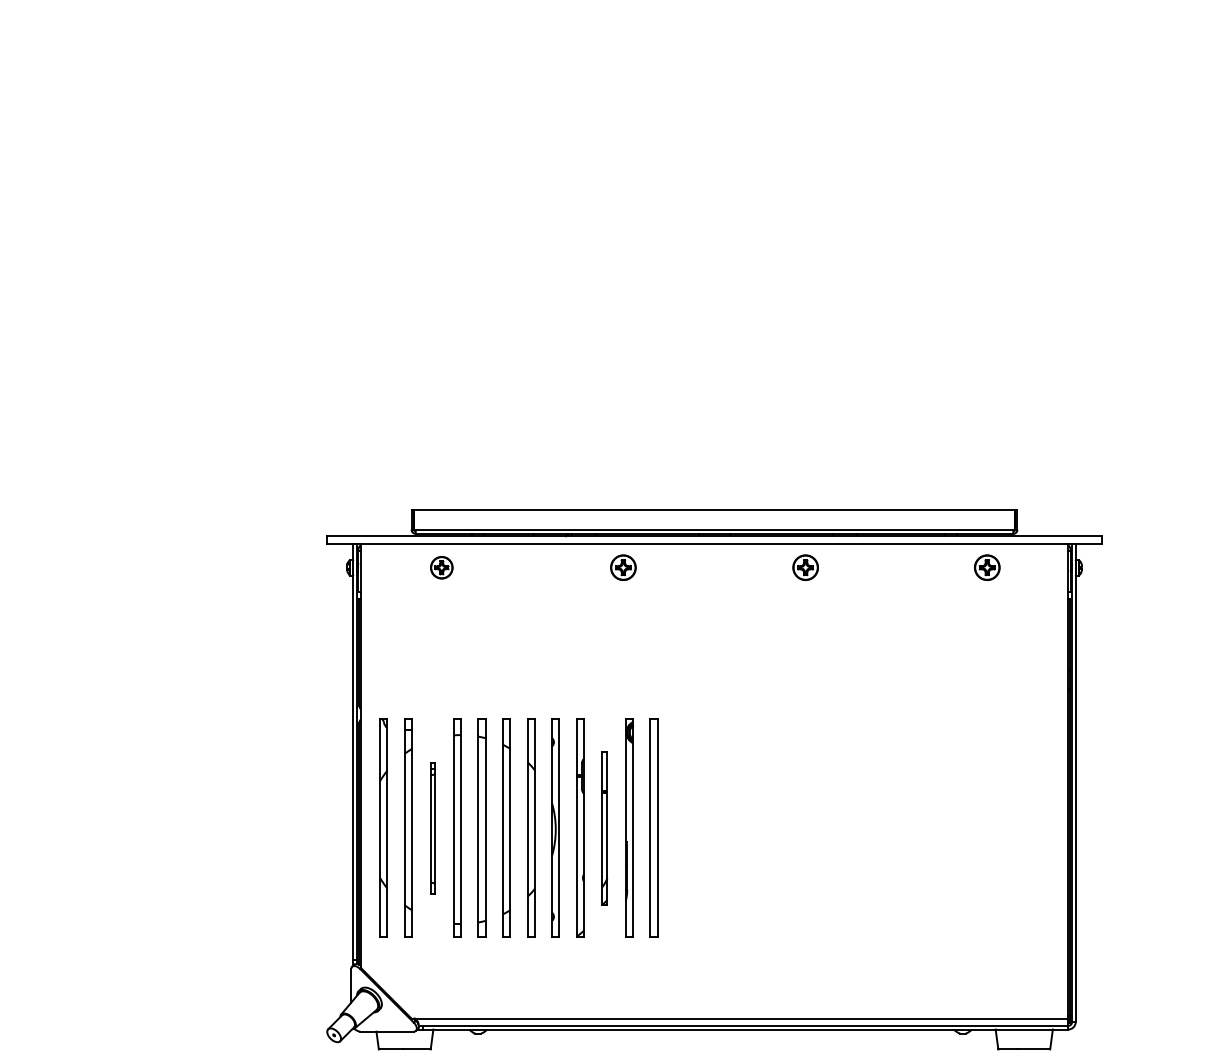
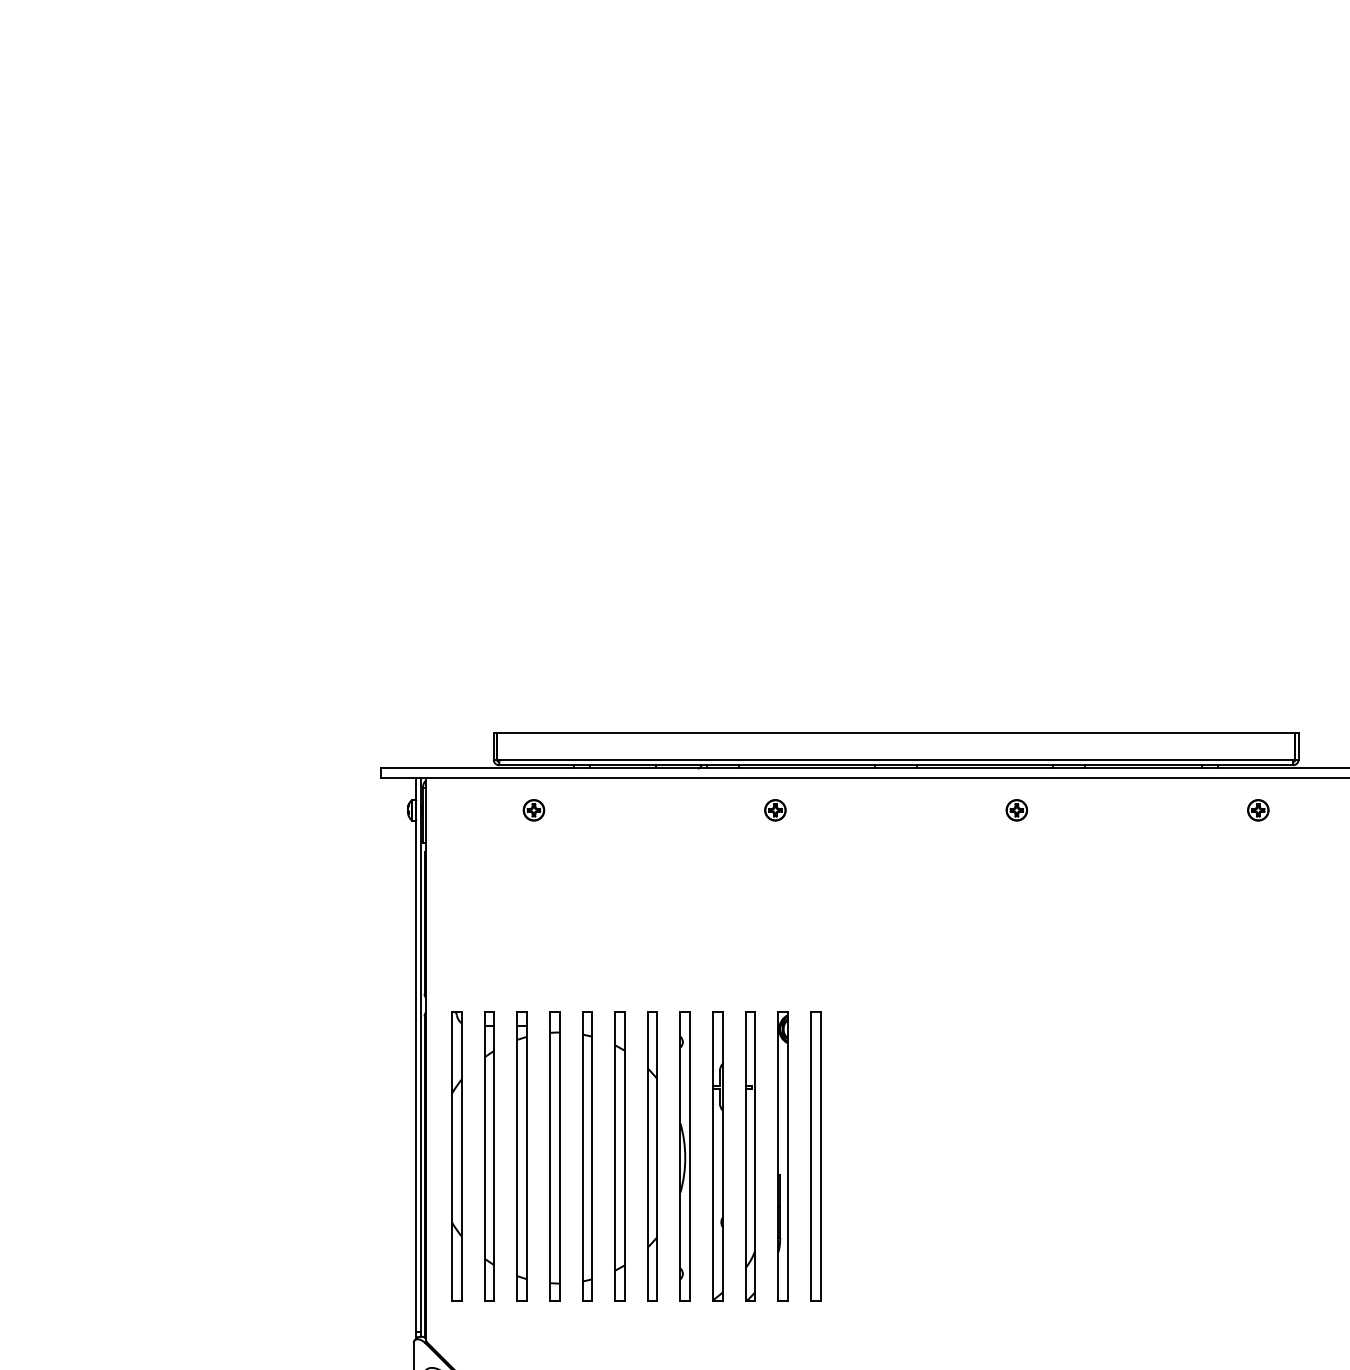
part: (441, 567) -> (533, 809), size x0.71
part: (623, 567) -> (775, 809), size x0.62
part: (804, 567) -> (1015, 809), size x0.62
part: (986, 567) -> (1257, 809), size x0.62
part: (432, 827) -> (521, 1155), size x1.67
part: (604, 827) -> (749, 1155), size x1.43

